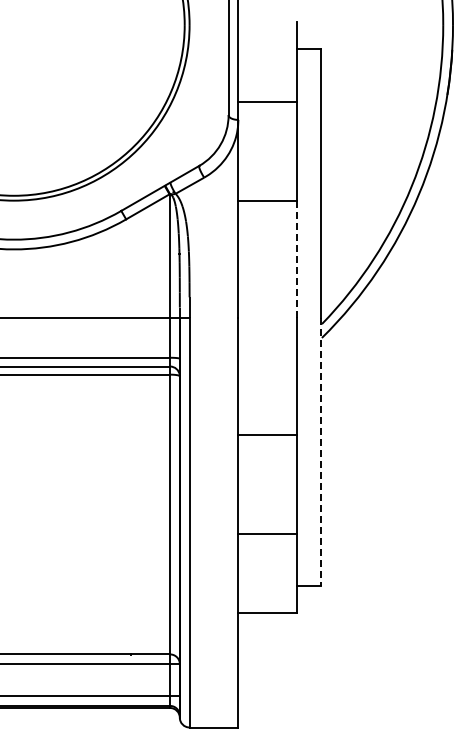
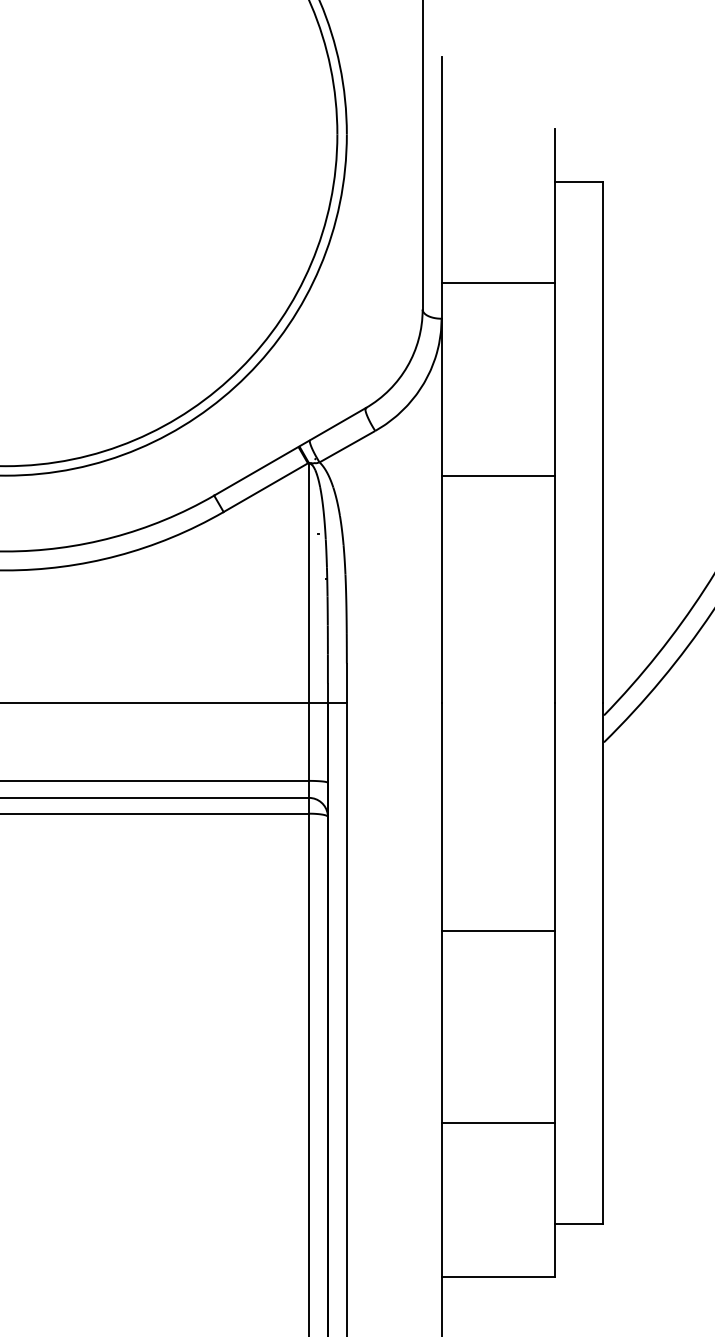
line: (296, 259) -> (554, 589), dashed -> solid
line: (321, 452) -> (603, 964), dashed -> solid

